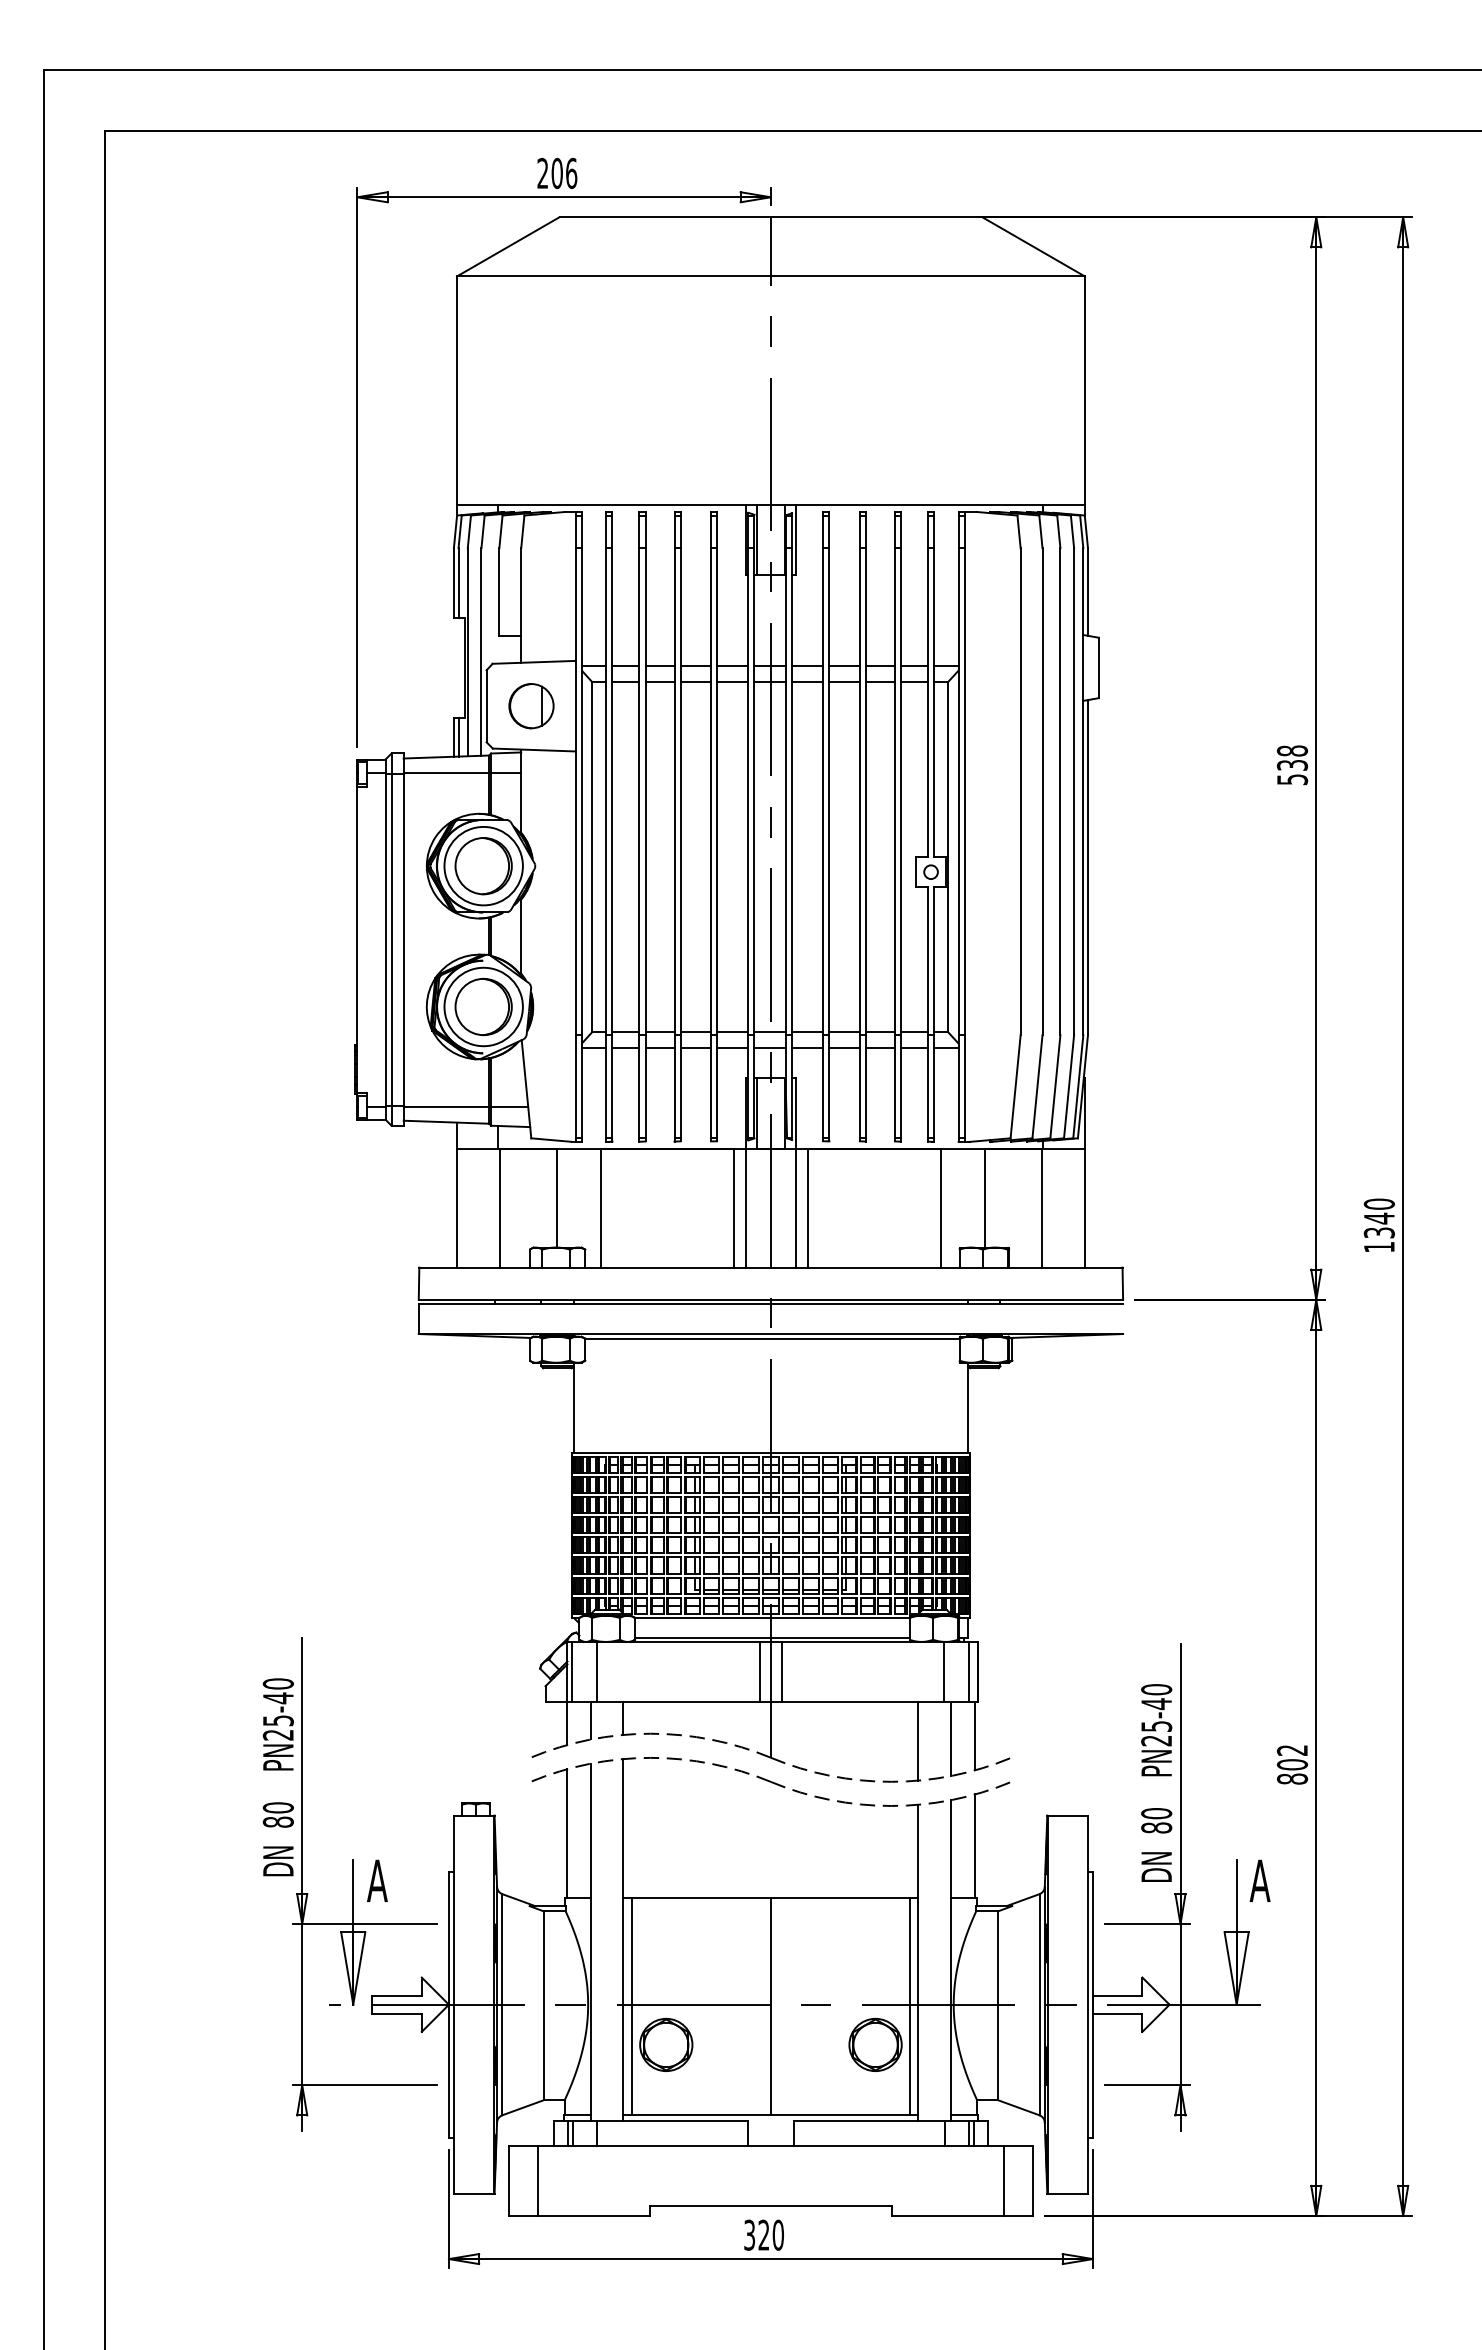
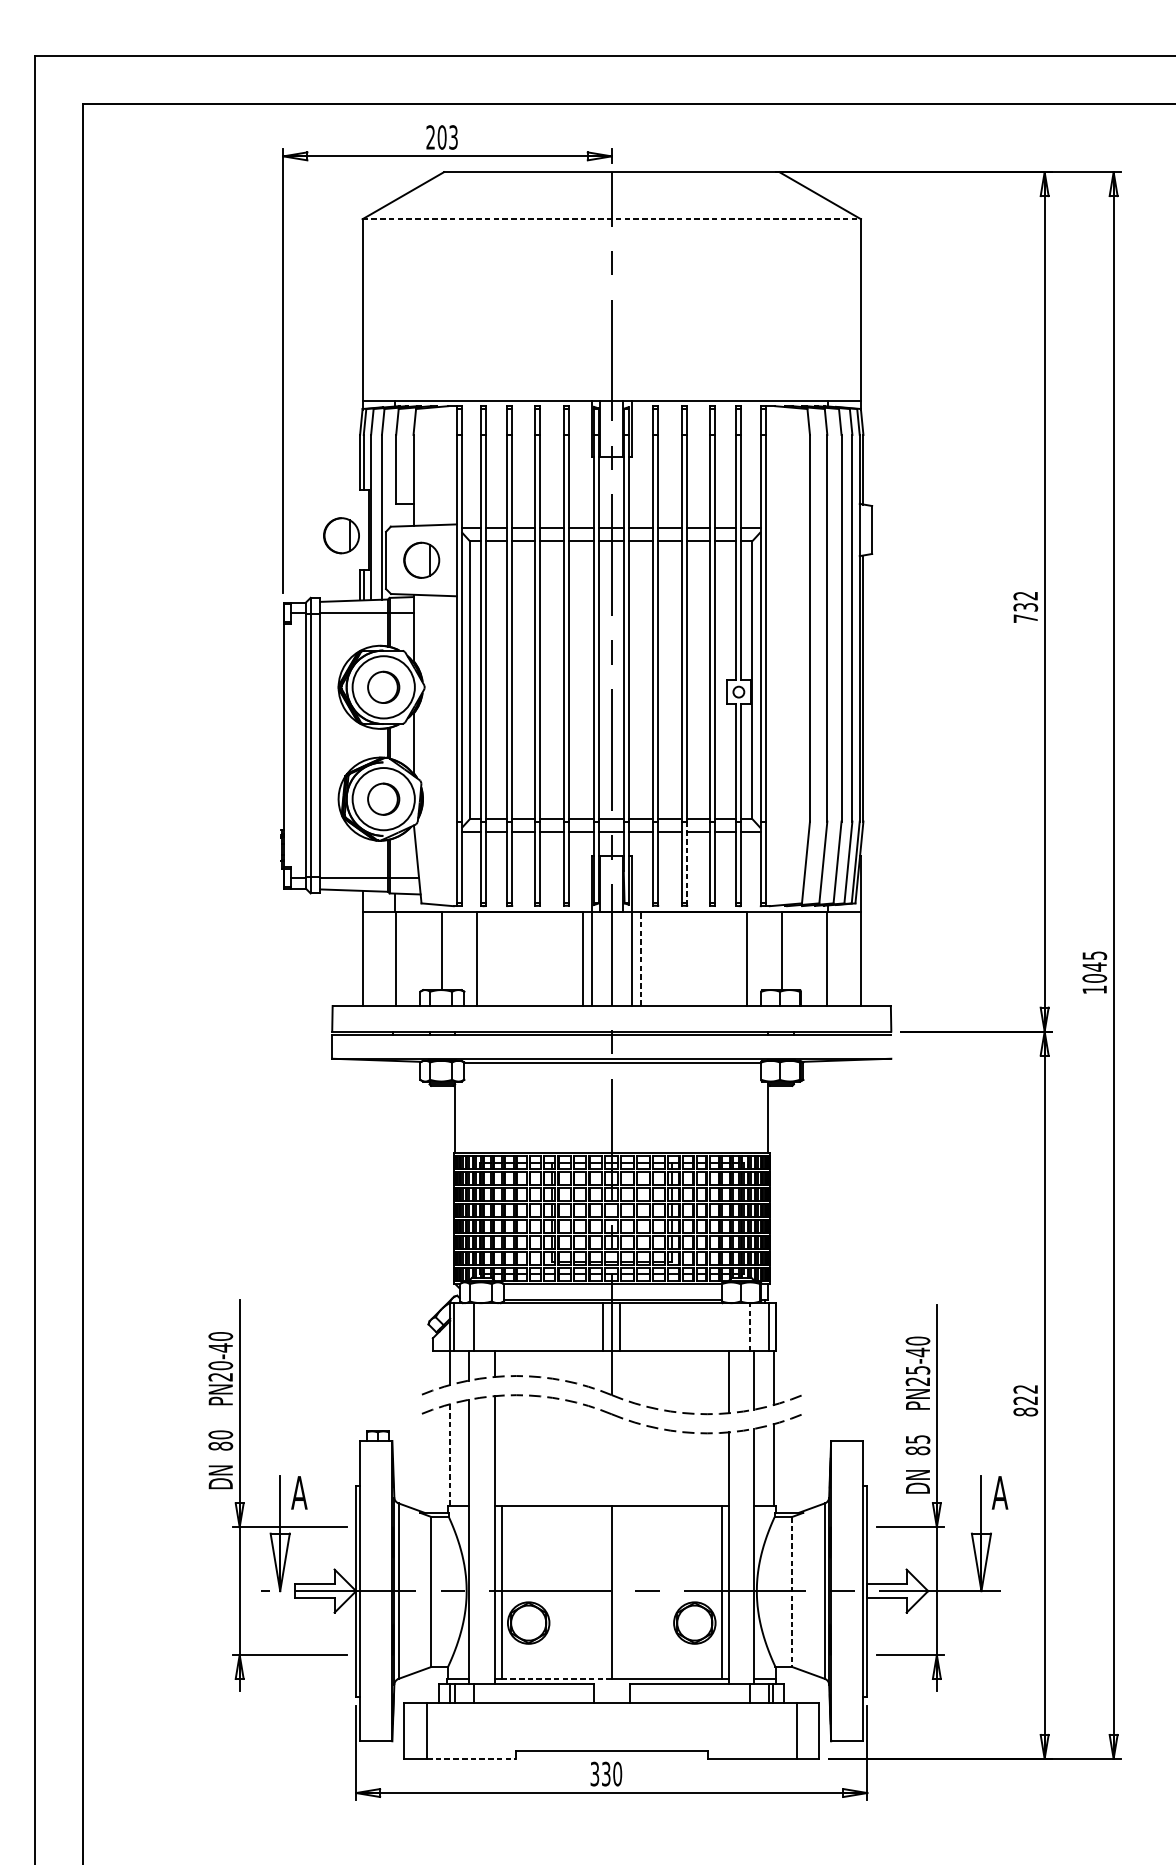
text: (571, 173) -> (453, 137), 206 -> 203
line: (770, 276) -> (611, 219), solid -> dashed
part: (430, 675) -> (341, 535), added
text: (1292, 765) -> (1025, 607), 538 -> 732
part: (483, 866) -> (383, 687), size x0.7
part: (483, 1007) -> (383, 799), size x0.7
line: (865, 1086) -> (686, 862), solid -> dashed
line: (807, 1207) -> (640, 958), solid -> dashed
text: (1378, 1218) -> (1094, 967), 1340 -> 1045
line: (944, 1671) -> (749, 1326), solid -> dashed
text: (277, 1720) -> (220, 1365), PN25-40 -> PN20-40
text: (1292, 1764) -> (1025, 1400), 802 -> 822
text: (1156, 1813) -> (917, 1439), 80 -> 85
line: (566, 1834) -> (449, 1456), solid -> dashed
line: (998, 2005) -> (792, 1591), solid -> dashed
line: (702, 2115) -> (557, 1679), solid -> dashed
line: (594, 2216) -> (471, 1759), solid -> dashed
text: (763, 2235) -> (605, 1774), 320 -> 330

